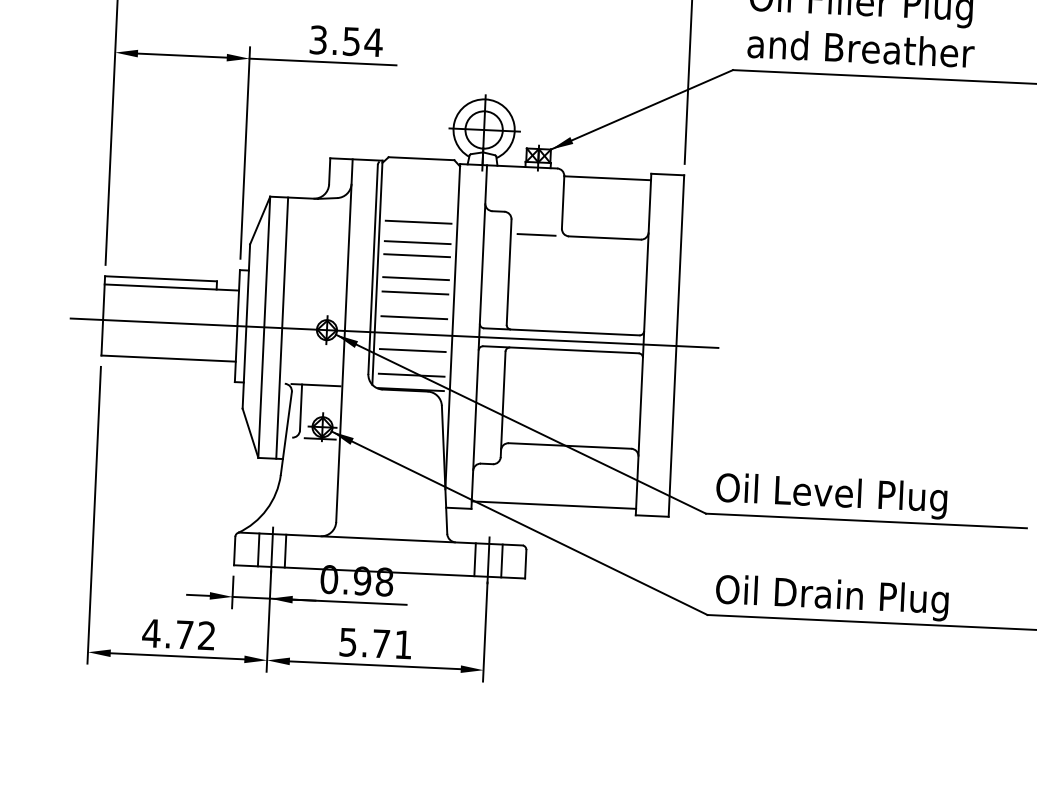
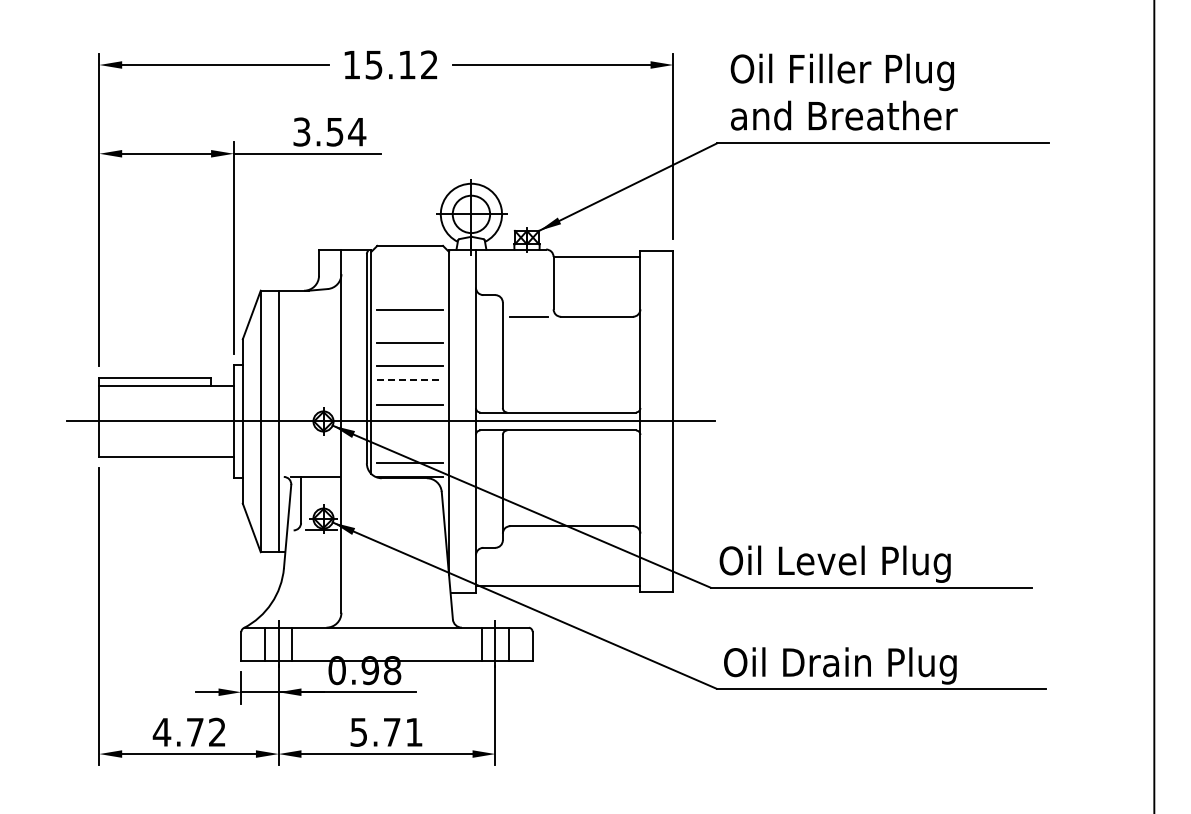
line: (418, 242) -> (410, 329), removed
line: (415, 293) -> (410, 380), solid -> dashed
line: (413, 350) -> (410, 437), removed

